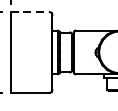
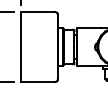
line: (30, 12) -> (38, 12), dashed -> solid

